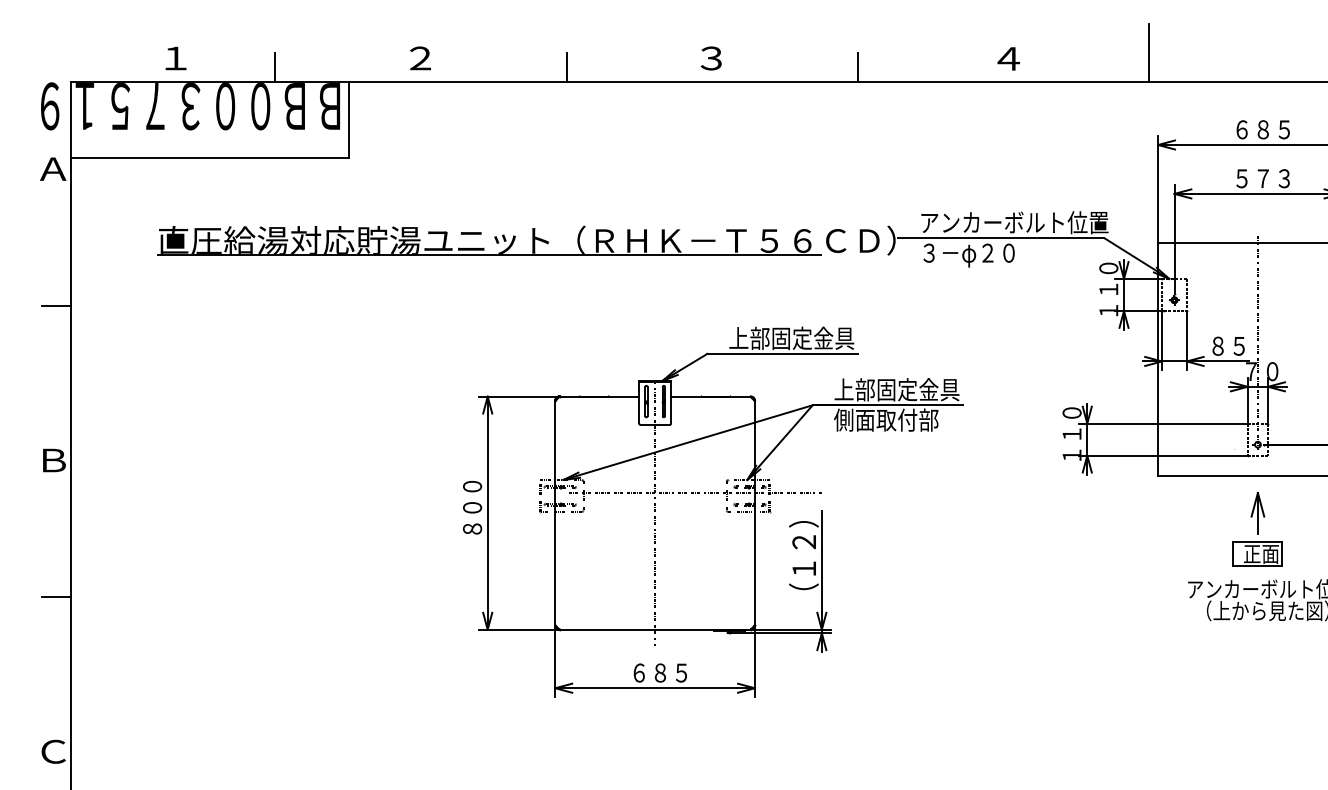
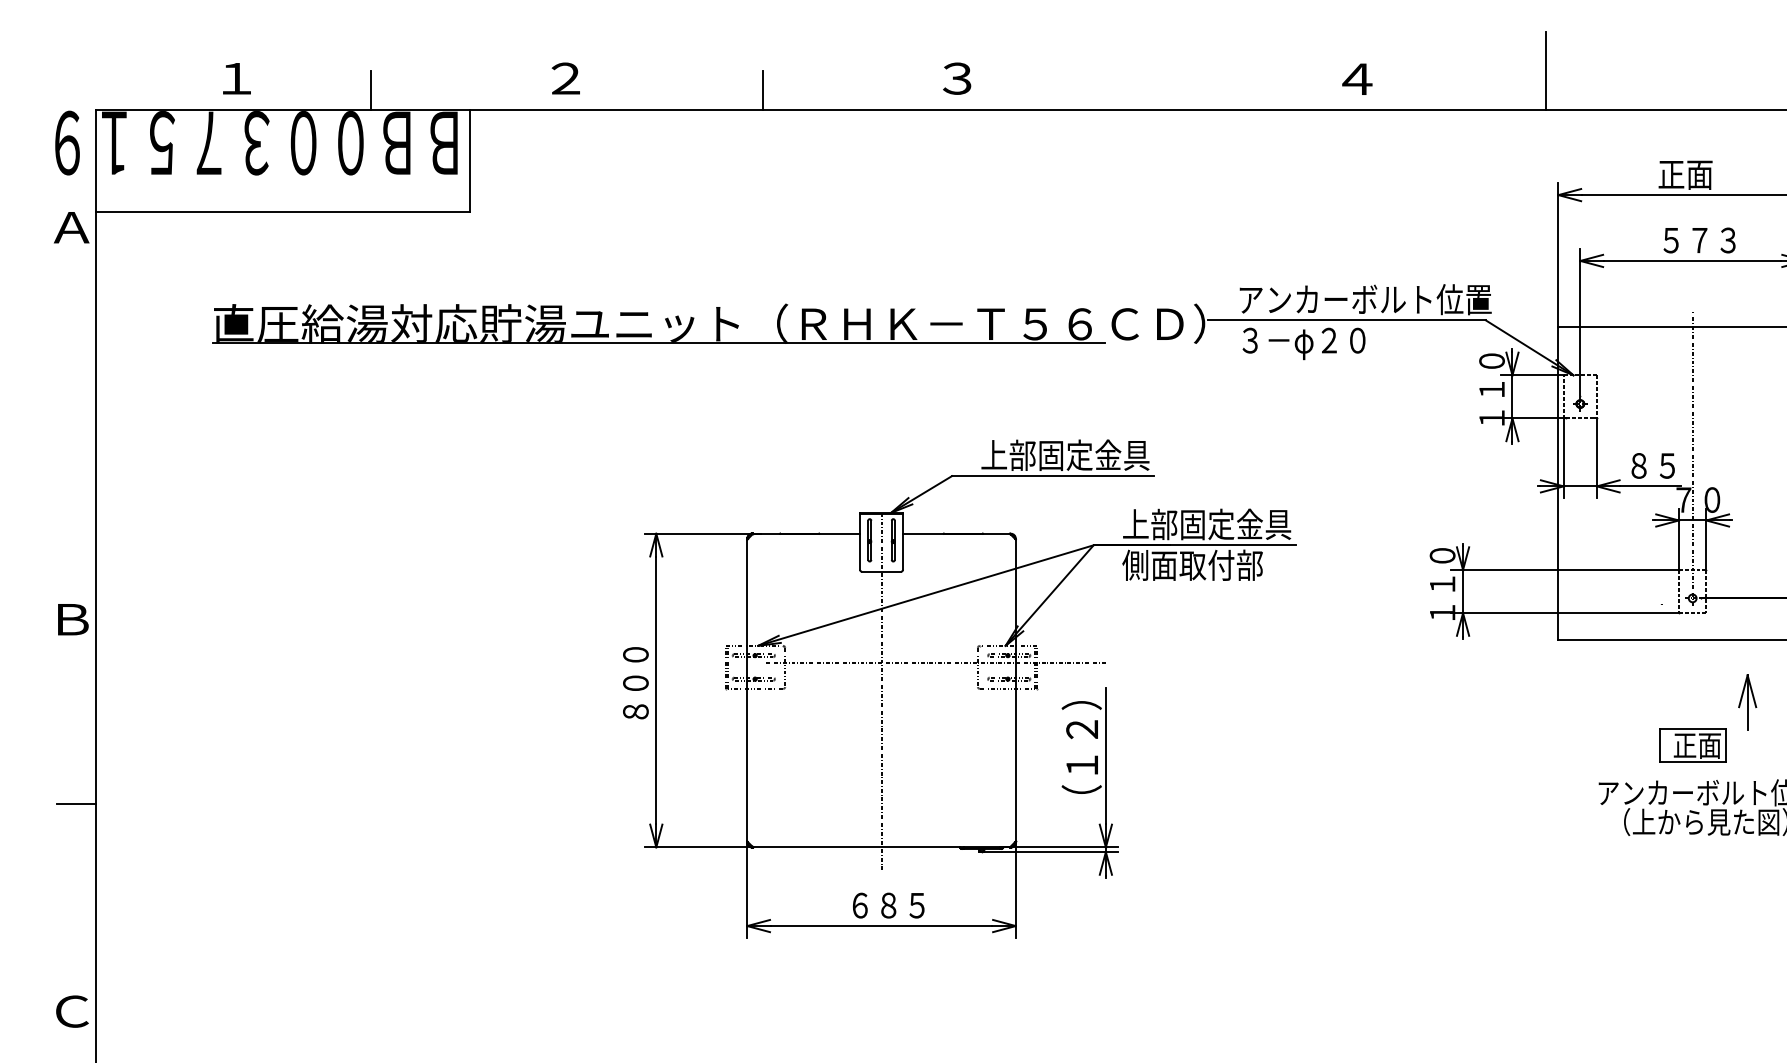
line: (857, 67) -> (1154, 90), removed
text: (1260, 129) -> (1696, 174), ６８５ -> 正面
line: (56, 305) -> (76, 411), removed
part: (1257, 513) -> (1747, 702), moved

